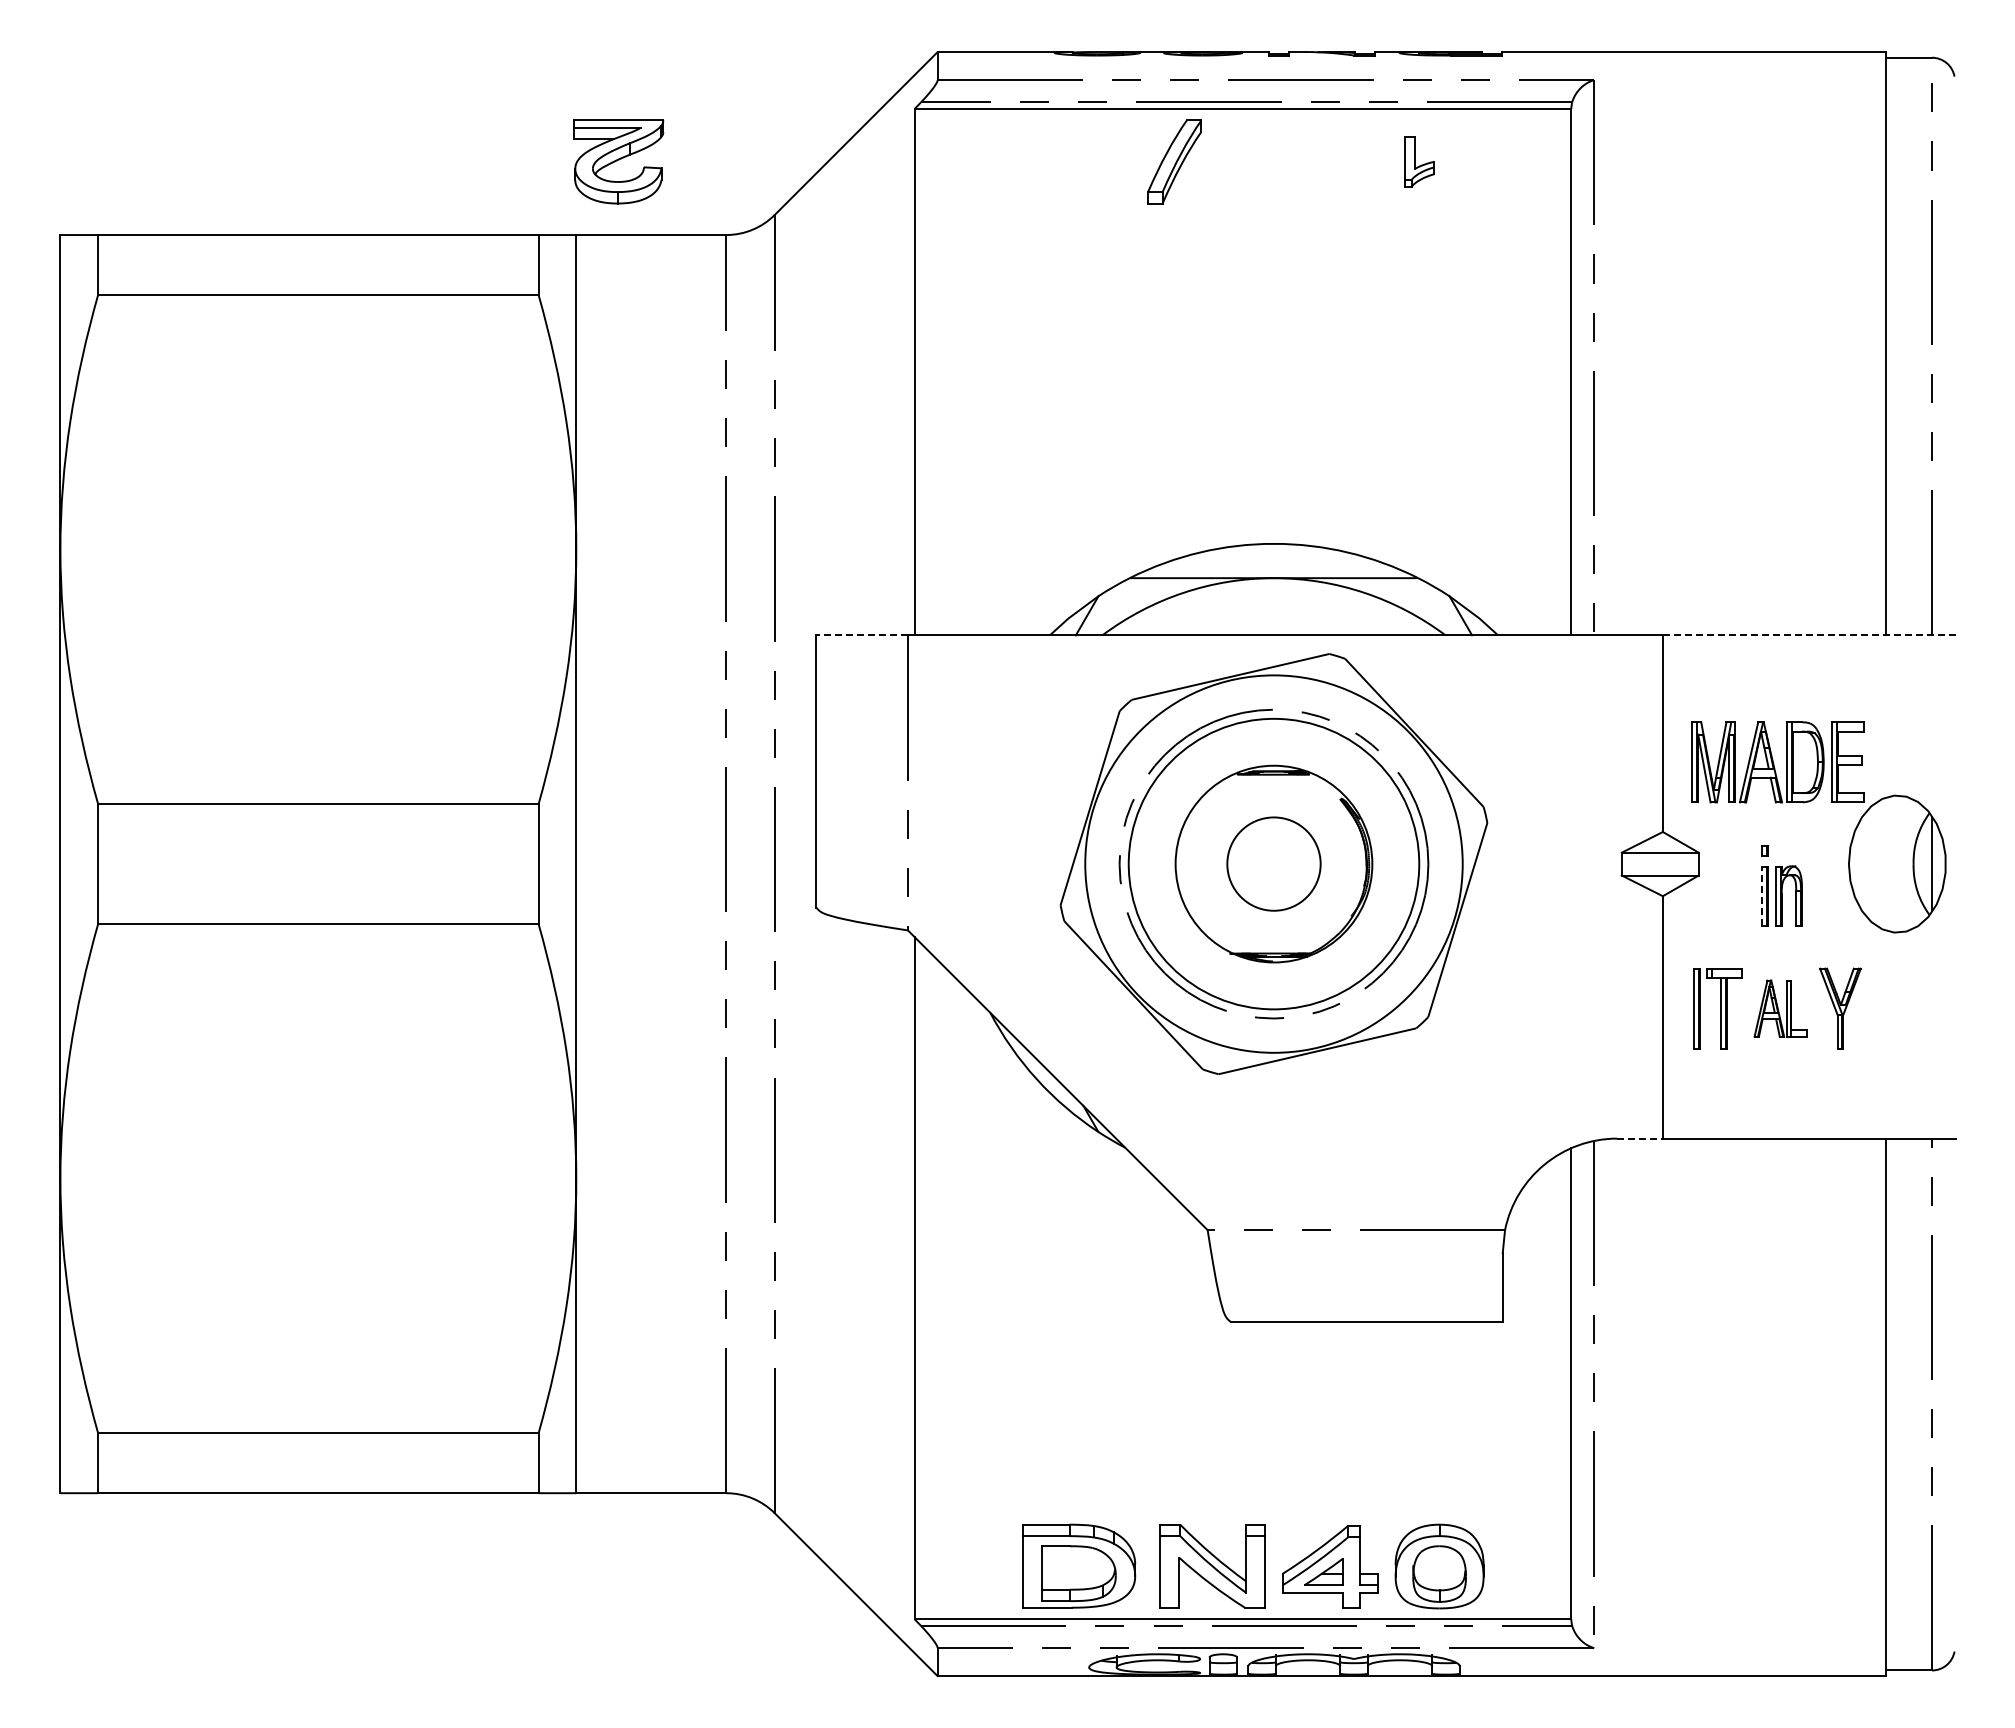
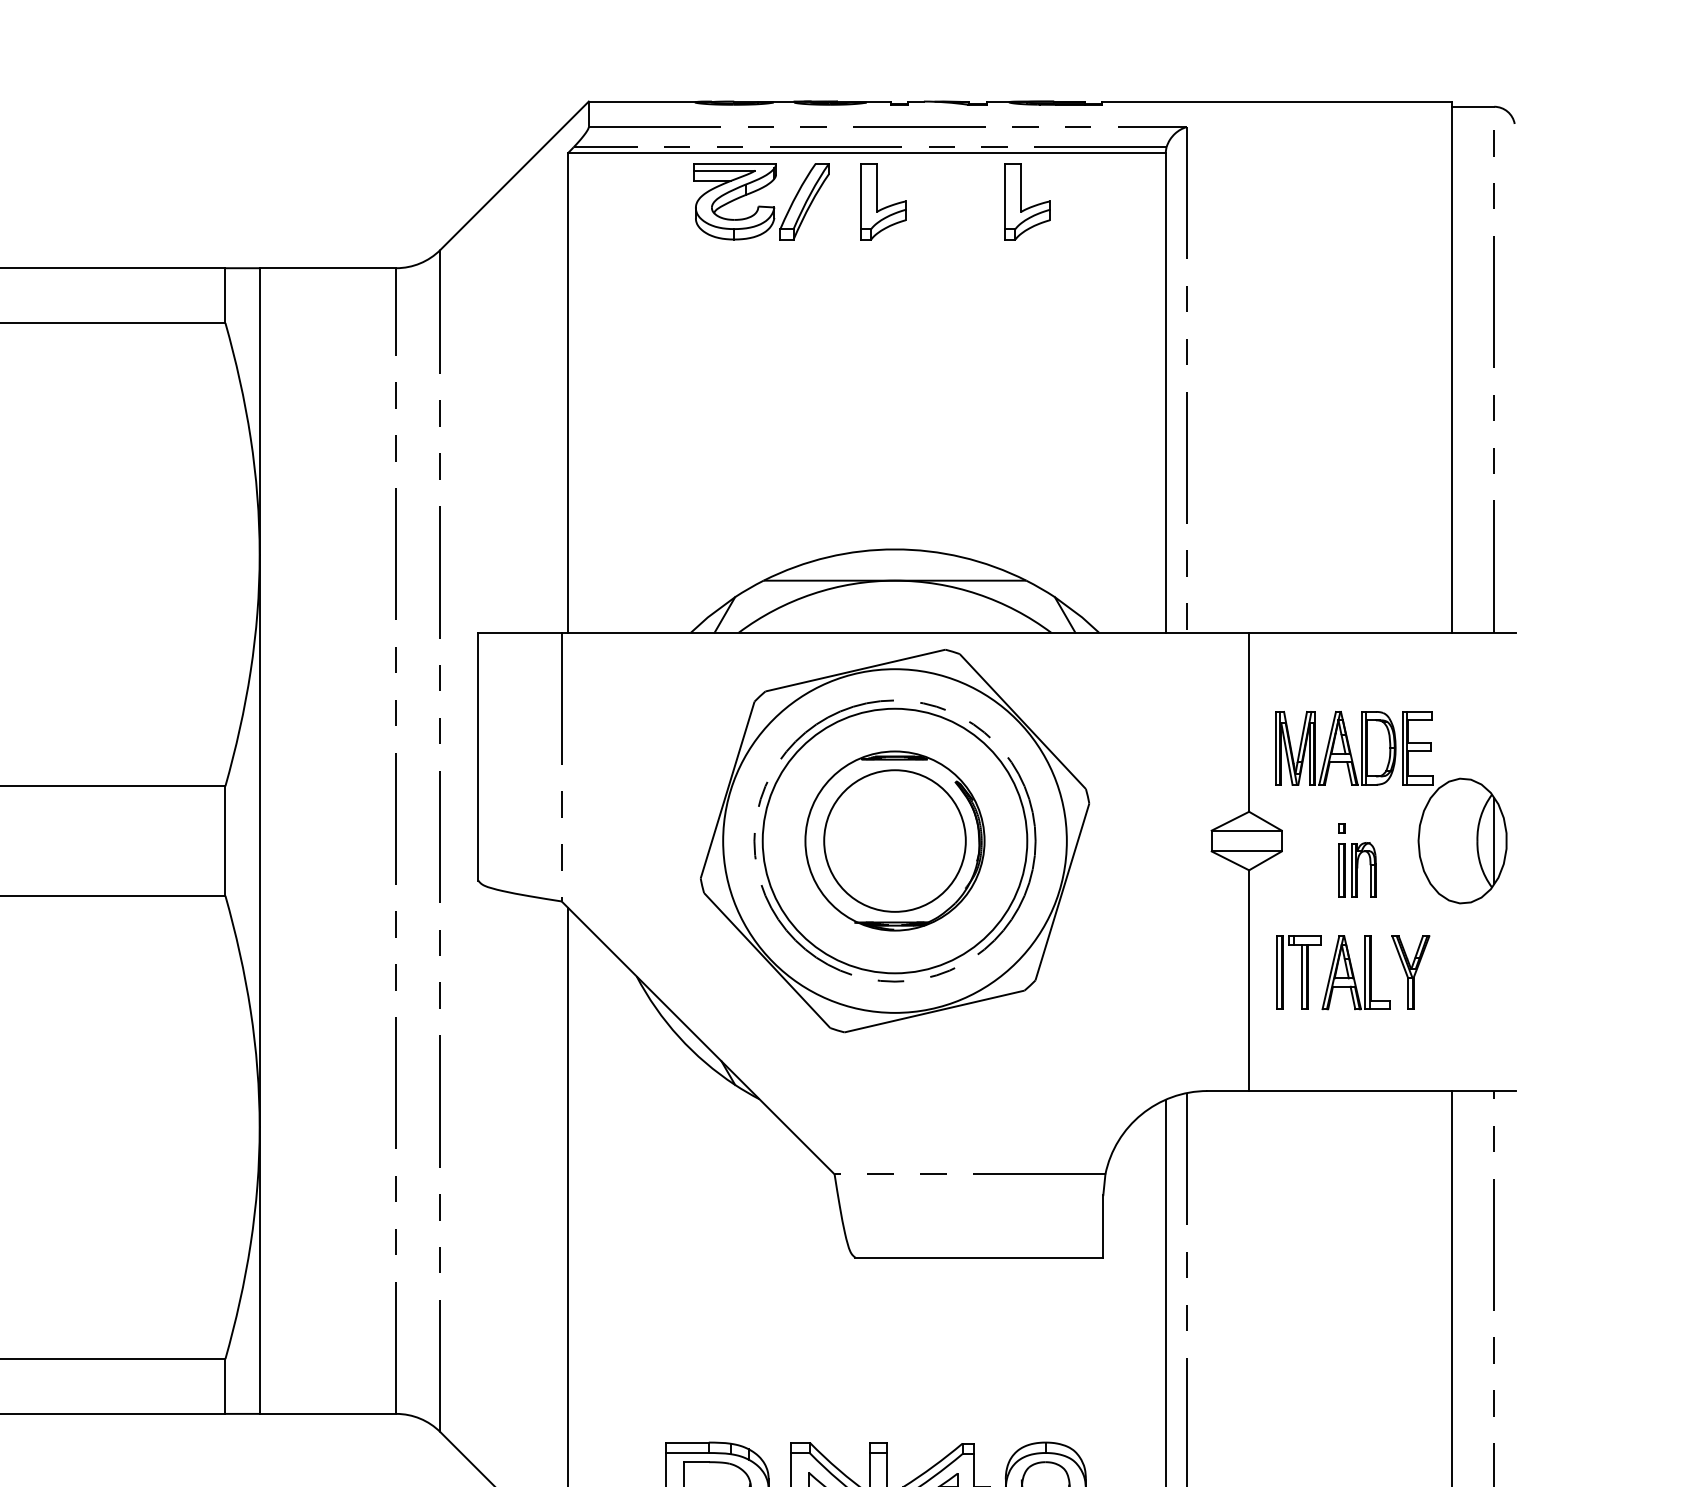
part: (618, 161) -> (735, 201), moved
part: (1419, 161) -> (1027, 201), size x1.67
part: (1263, 167) -> (885, 206), added
line: (862, 635) -> (520, 632), dashed -> solid
line: (1809, 635) -> (1382, 632), dashed -> solid
circle: (1273, 863) -> (894, 840), size x1.67
line: (1762, 895) -> (1339, 869), dashed -> solid
part: (1780, 1008) -> (1356, 972), size x1.43
line: (1640, 1138) -> (1228, 1090), dashed -> solid

